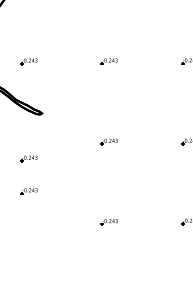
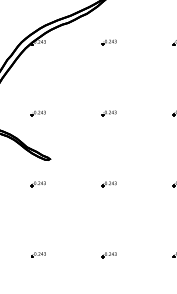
part: (27, 159) -> (37, 184), moved
part: (29, 190) -> (38, 254), moved

